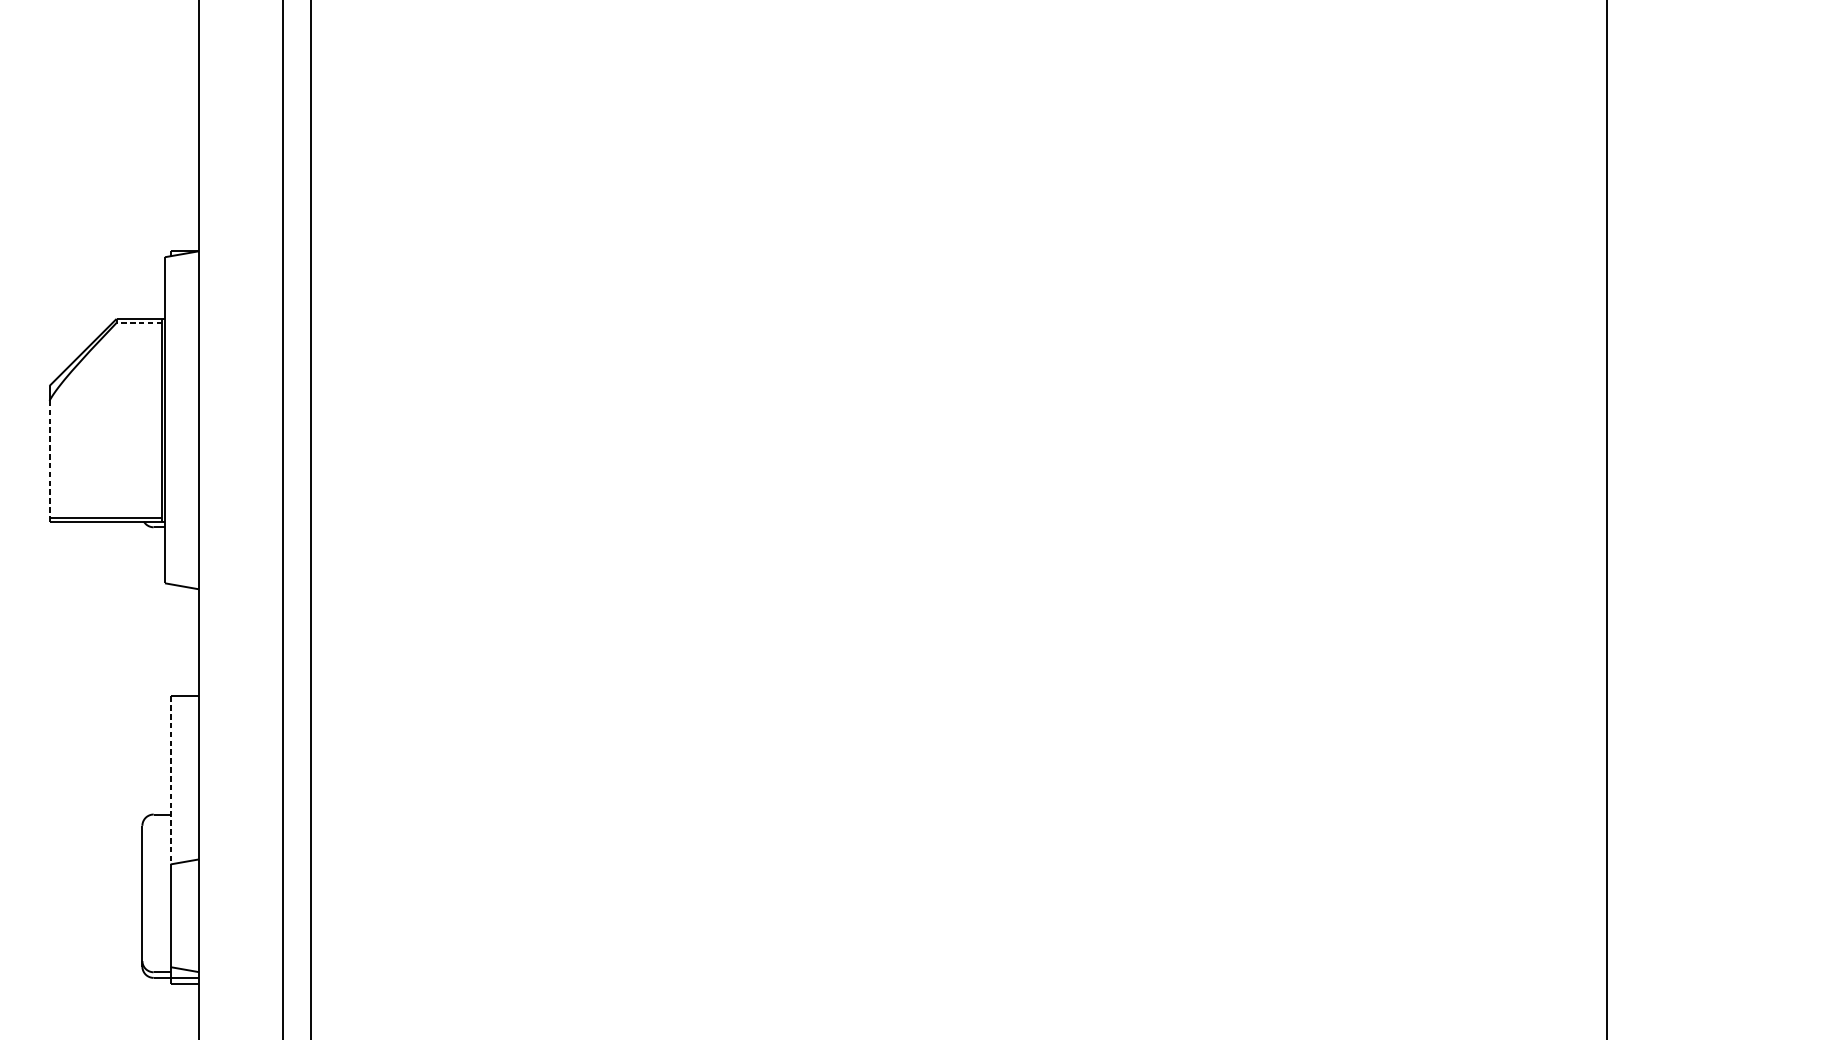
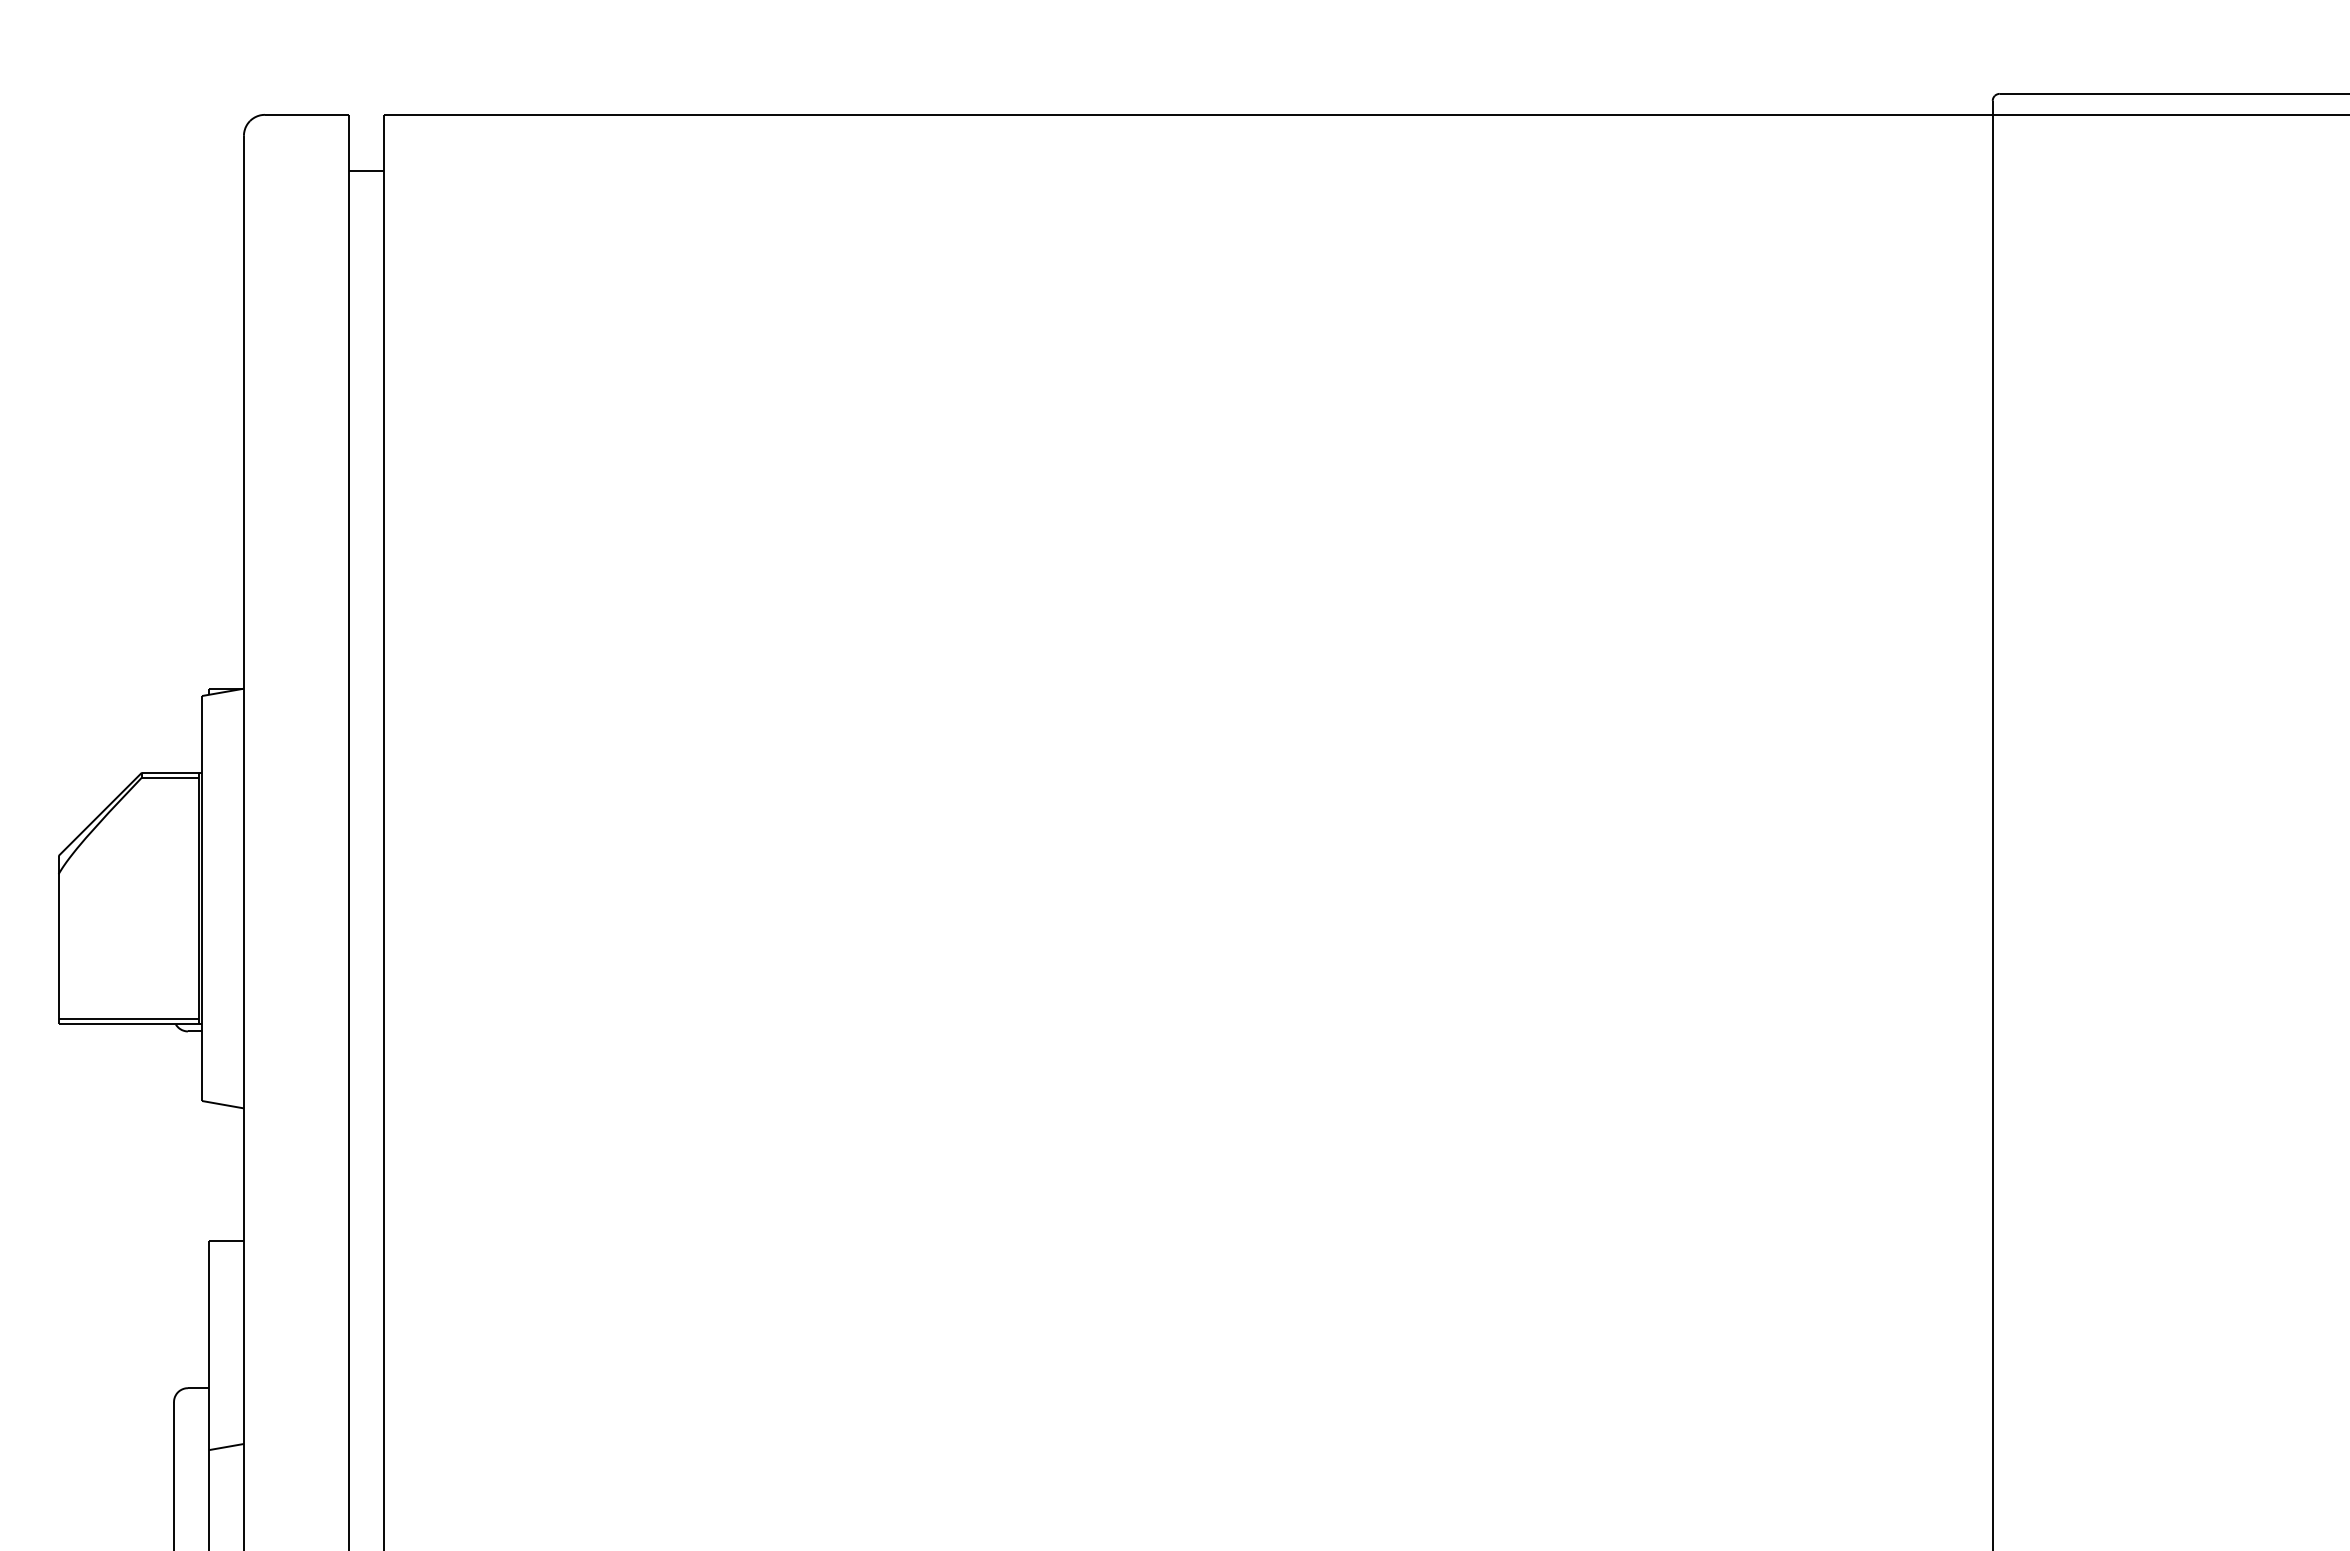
line: (138, 322) -> (169, 777), dashed -> solid
line: (49, 458) -> (58, 946), dashed -> solid
line: (170, 780) -> (209, 1346), dashed -> solid

